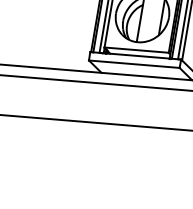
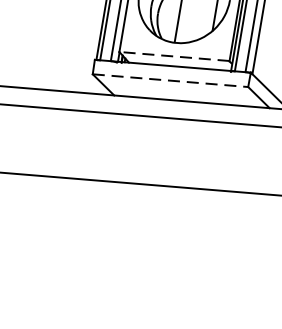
line: (136, 50) -> (174, 57), solid -> dashed
line: (134, 64) -> (170, 81), solid -> dashed

